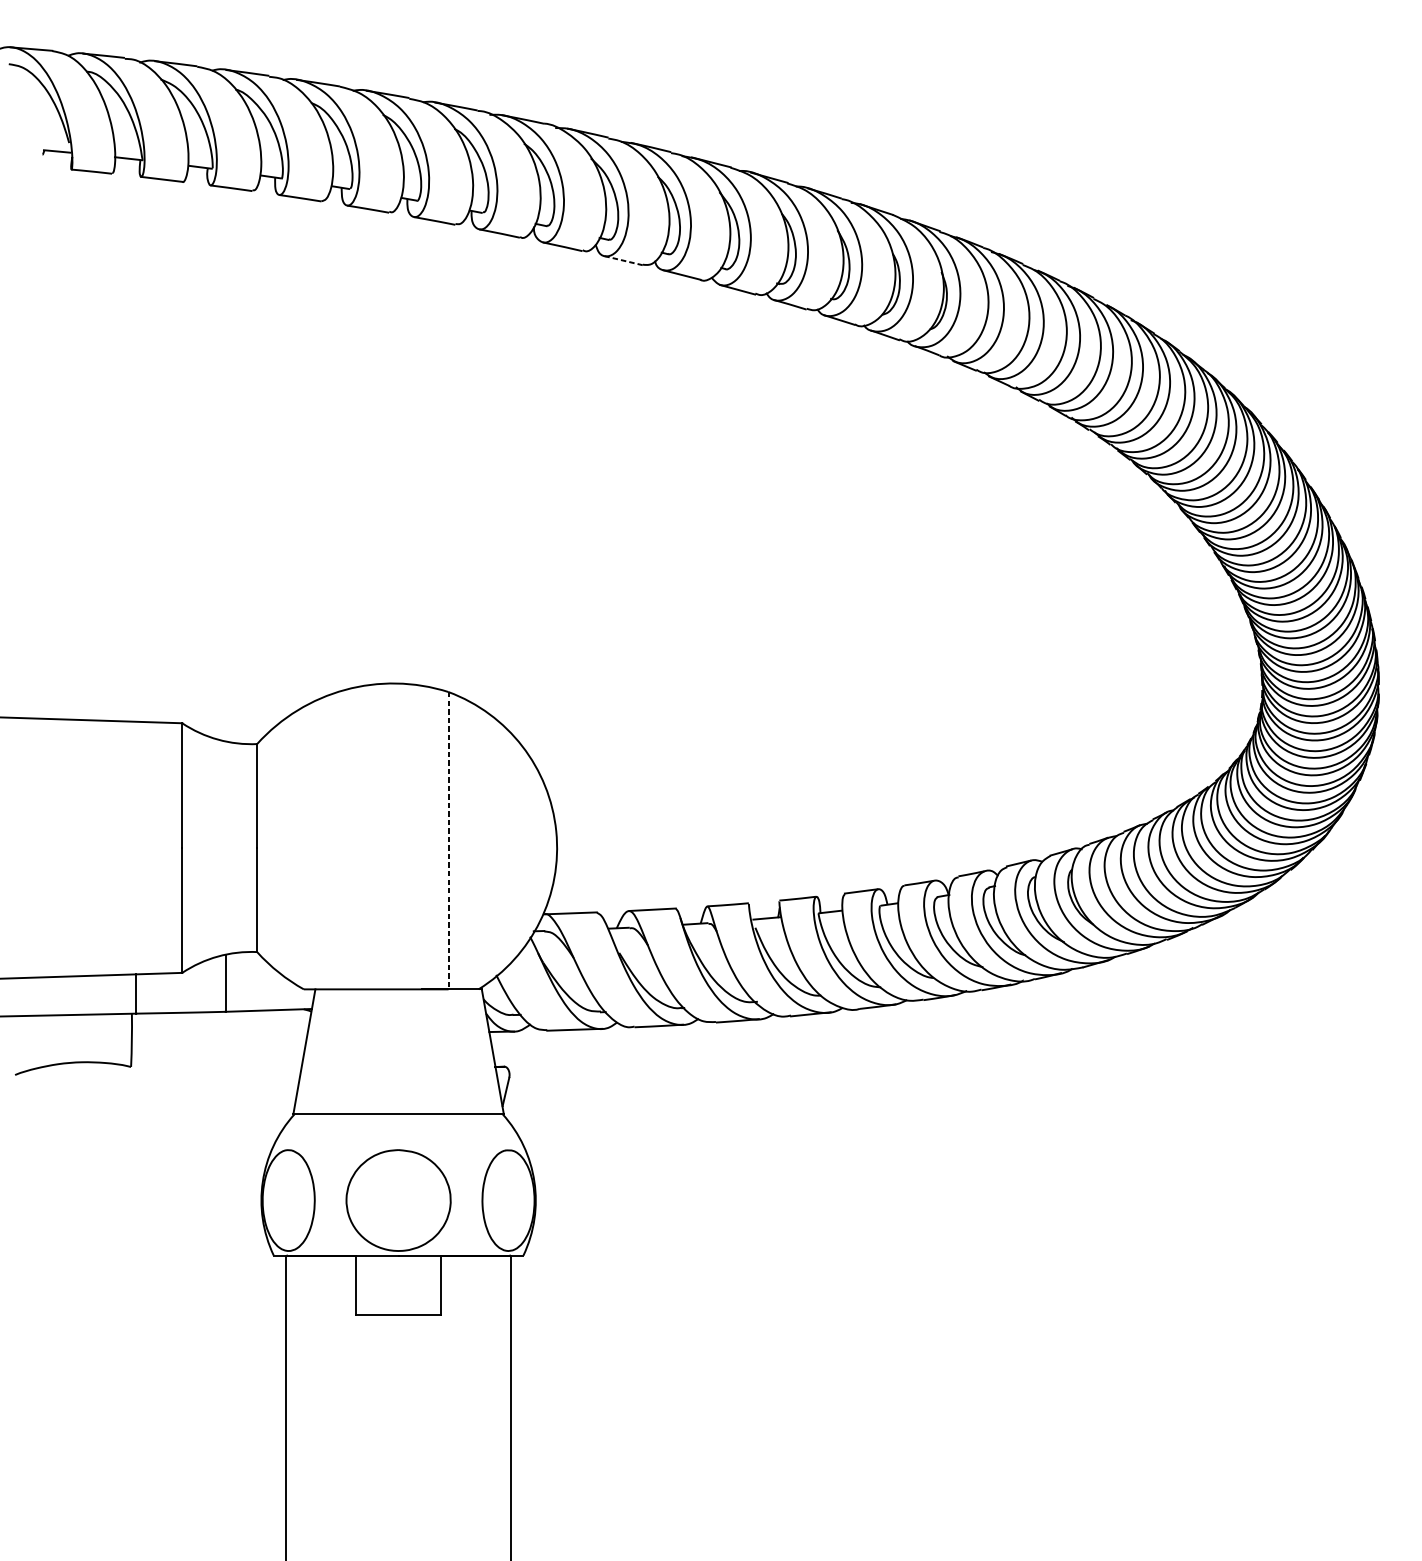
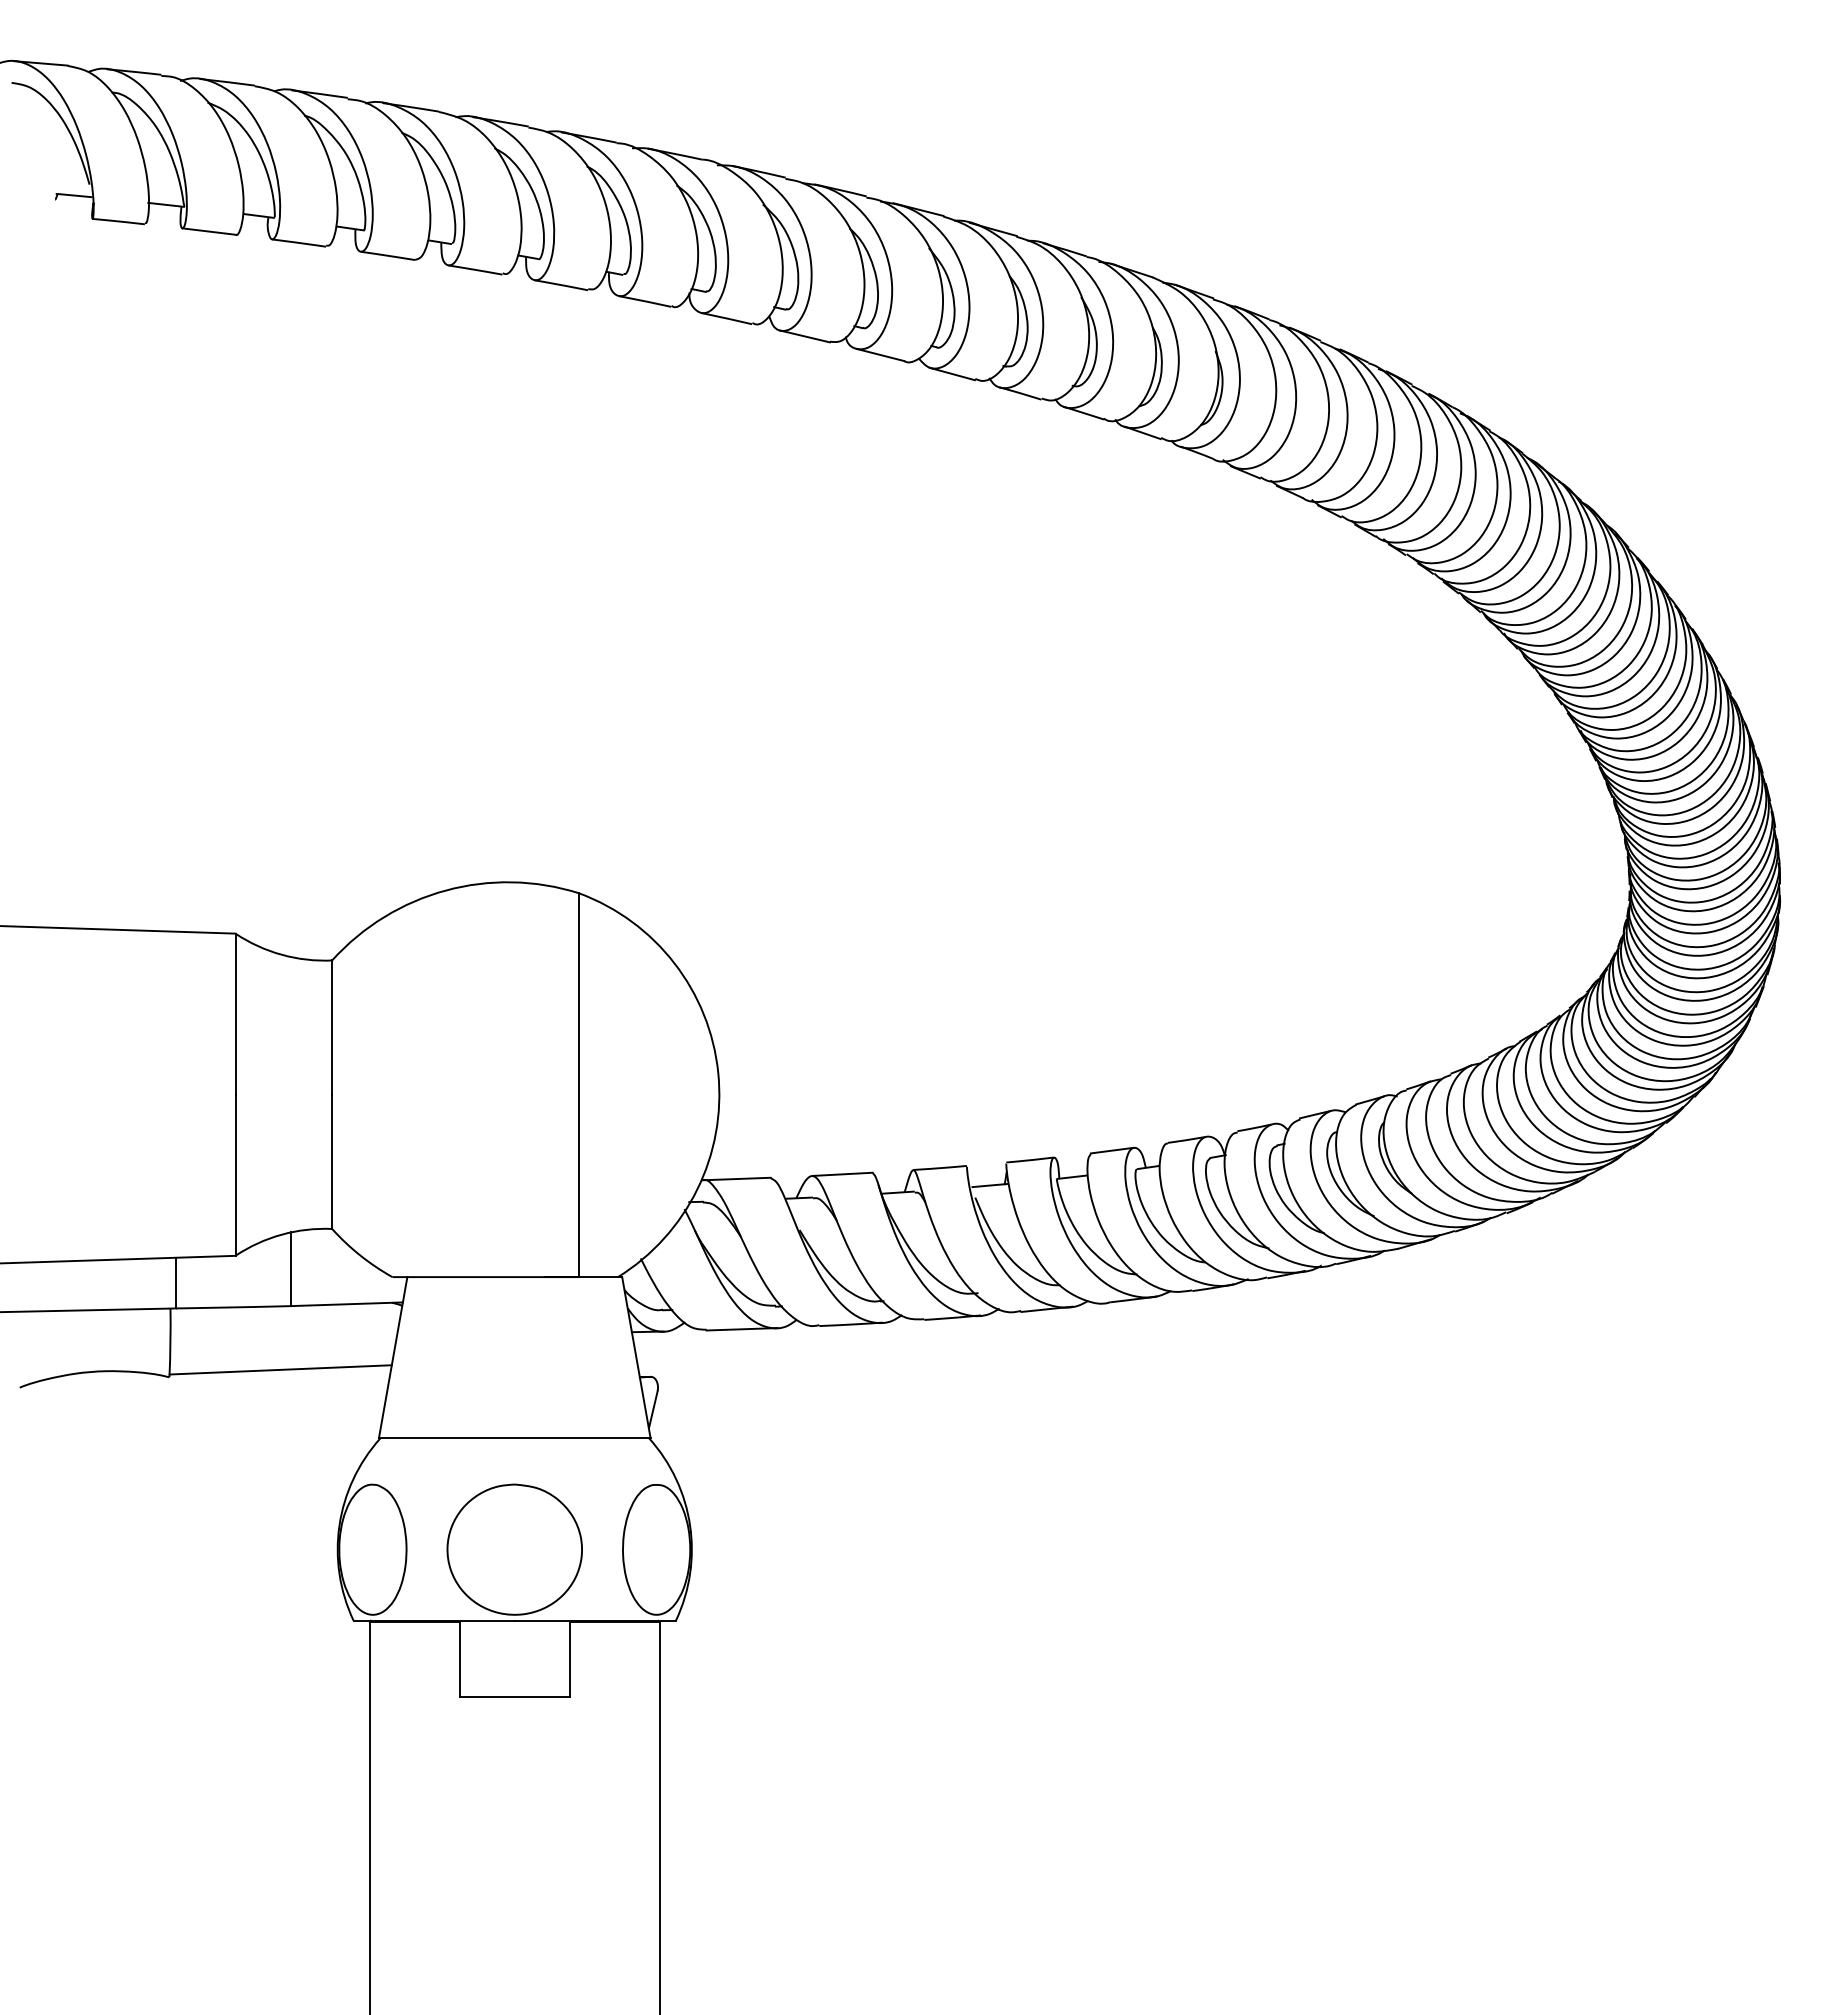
line: (623, 260) -> (805, 336), dashed -> solid
line: (448, 840) -> (579, 1085), dashed -> solid
line: (217, 1060) -> (280, 1369), added

